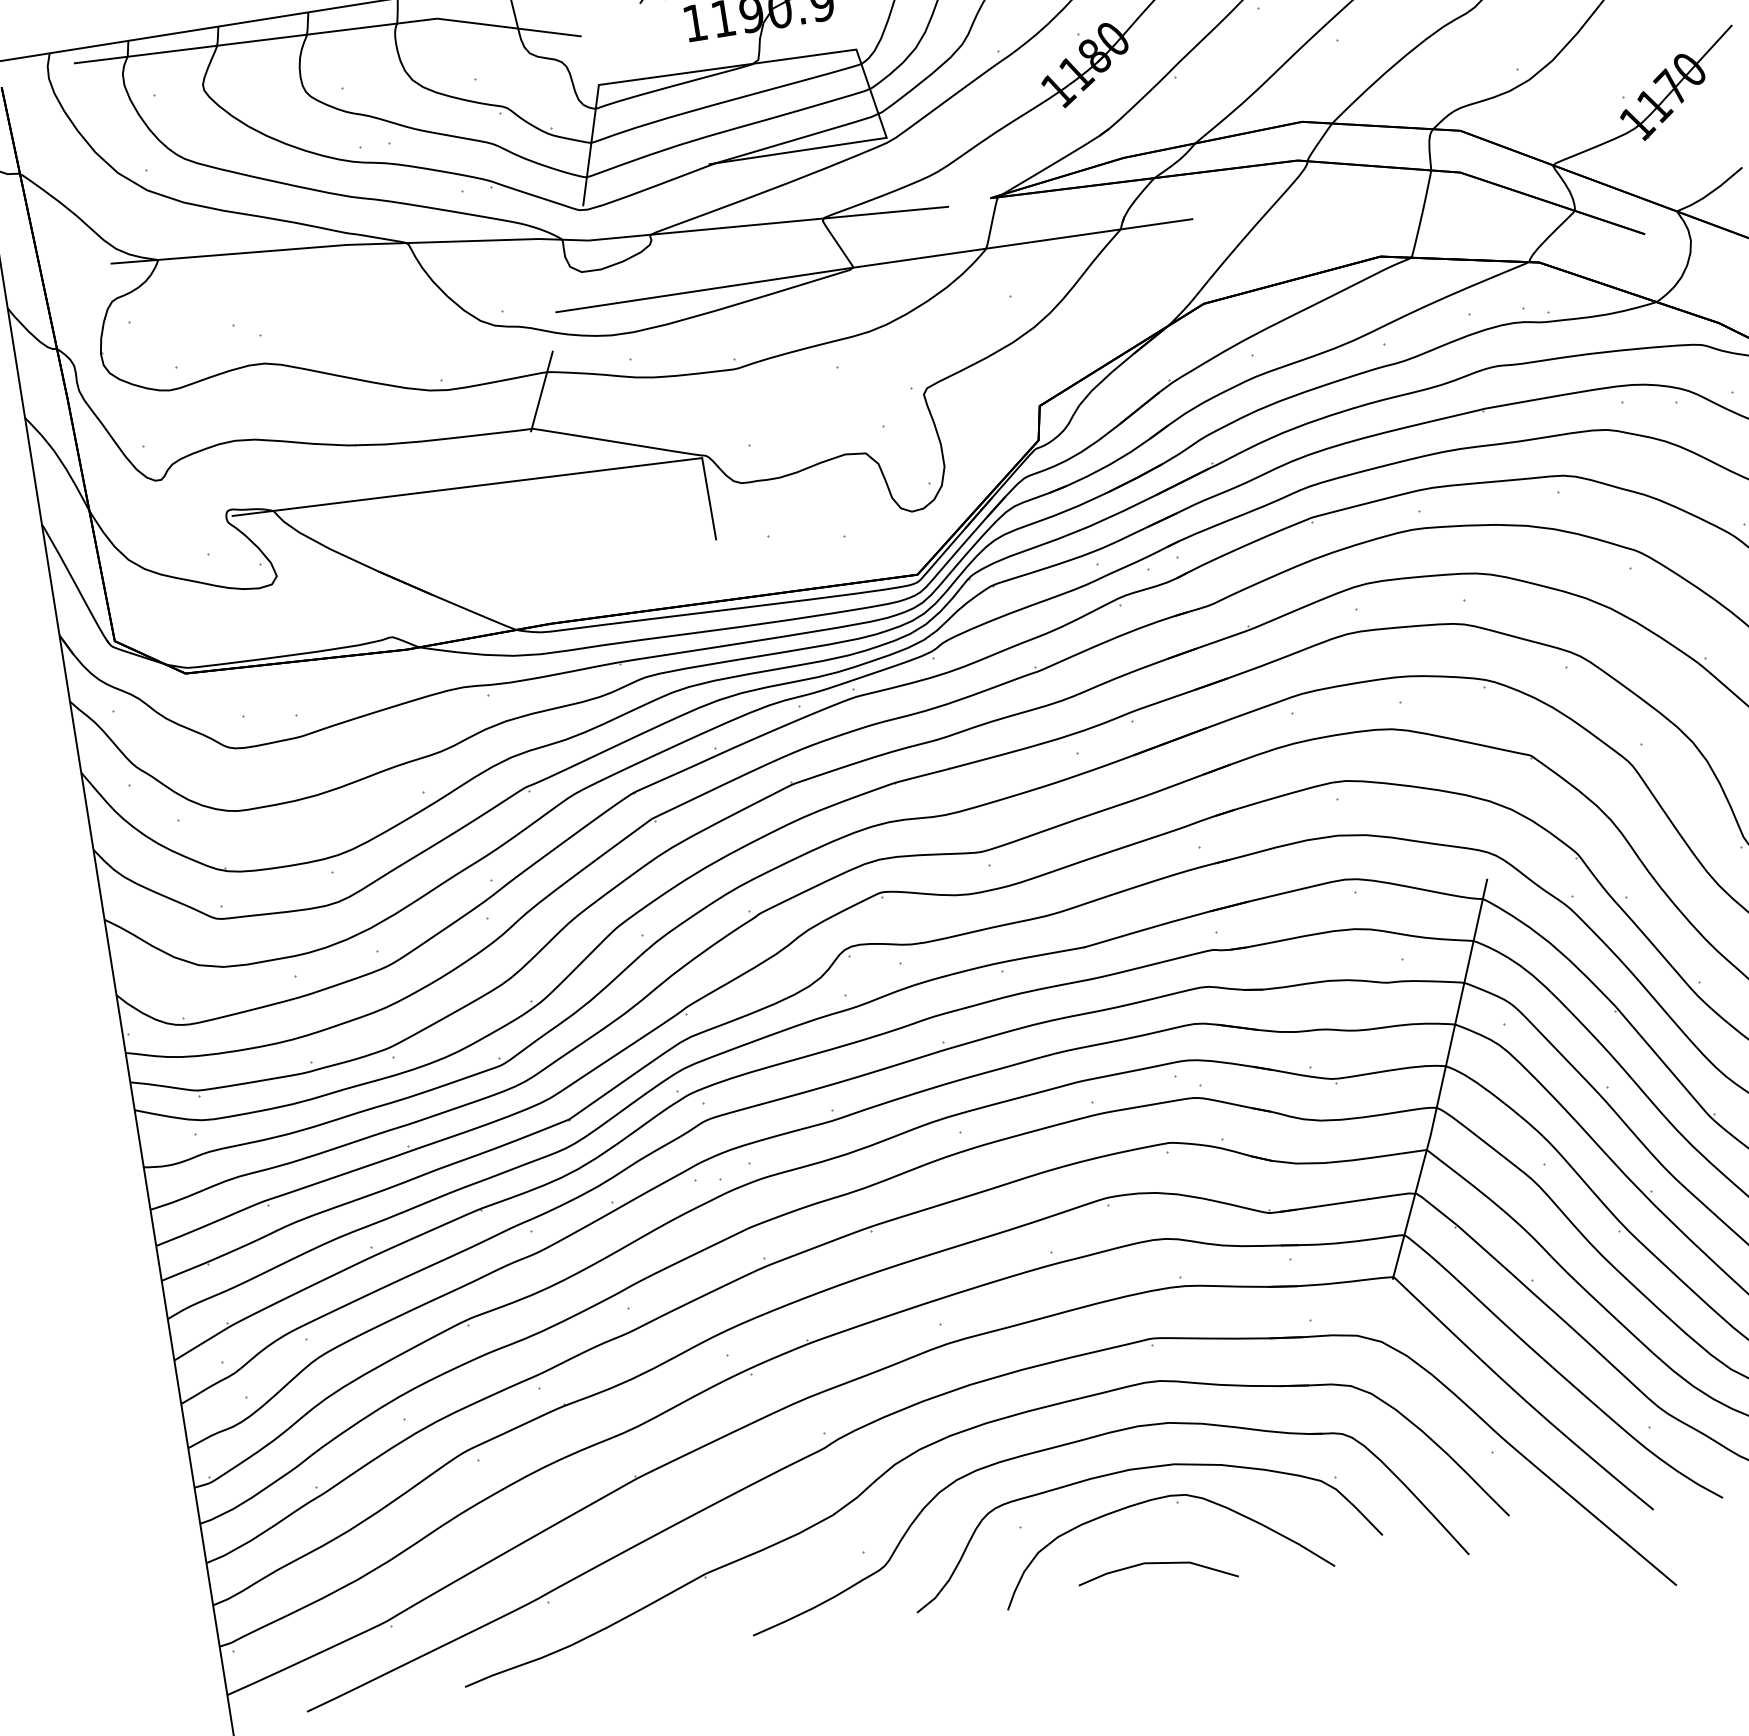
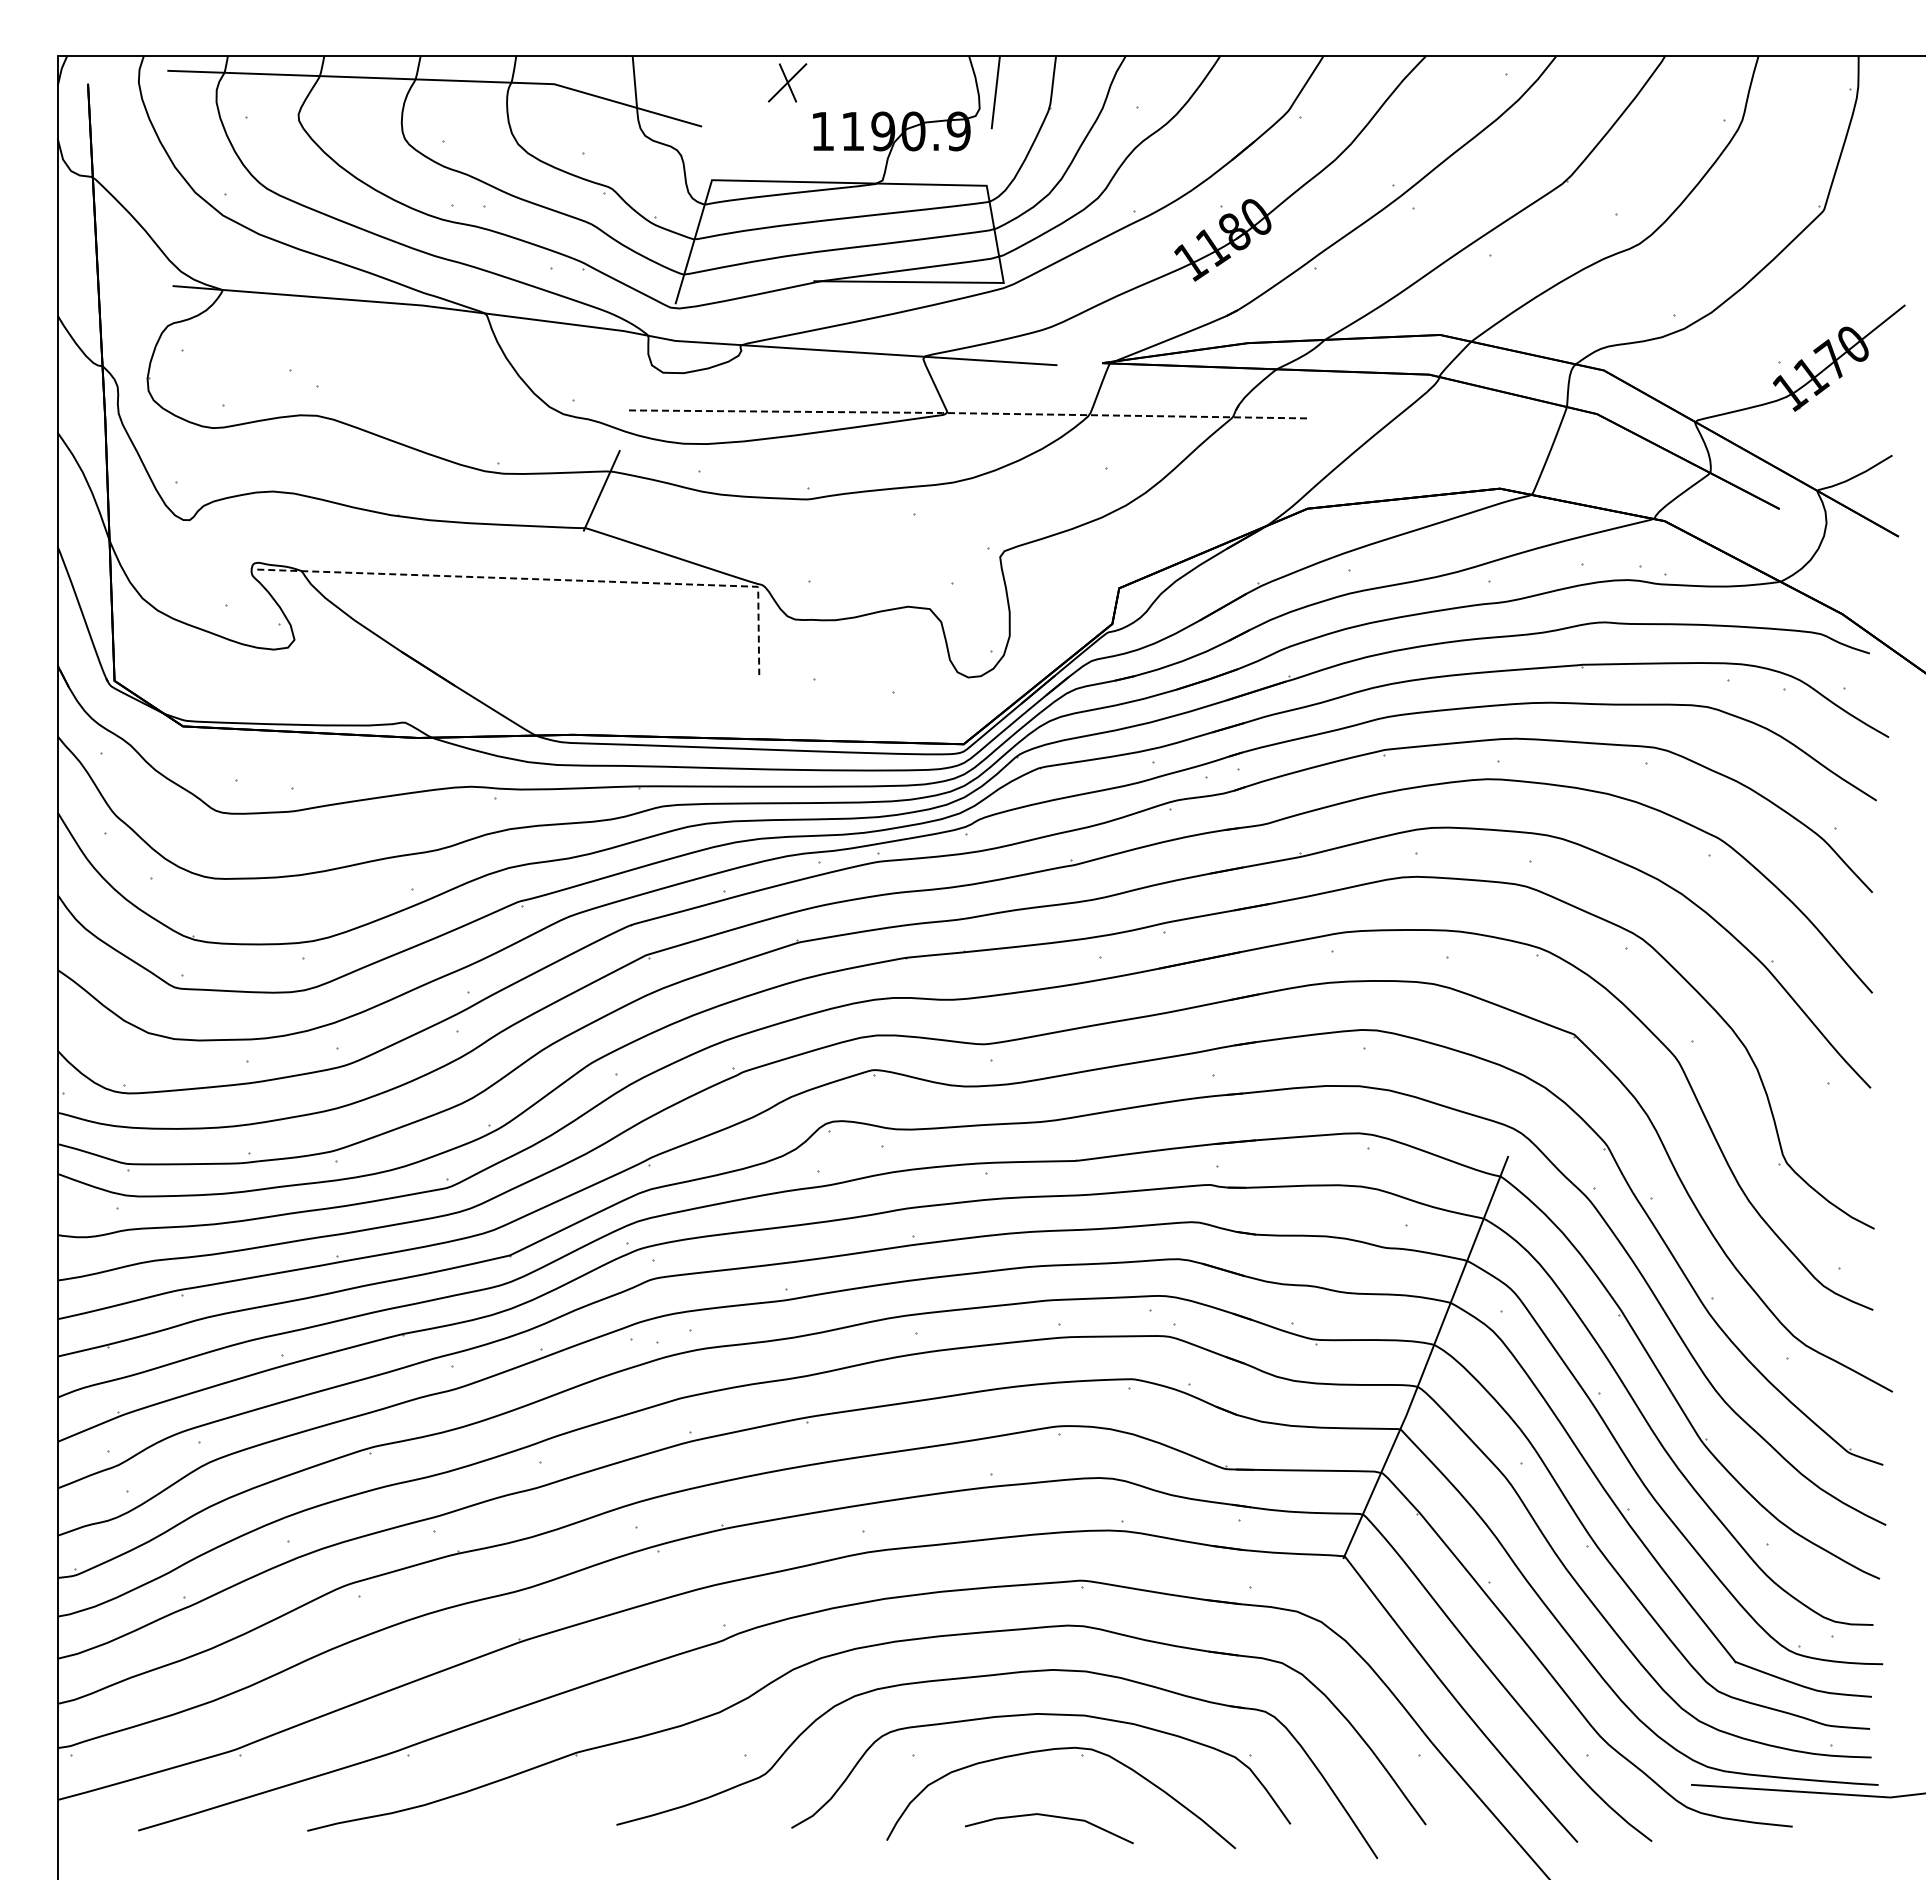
line: (873, 264) -> (969, 413), solid -> dashed
line: (508, 481) -> (552, 579), solid -> dashed

